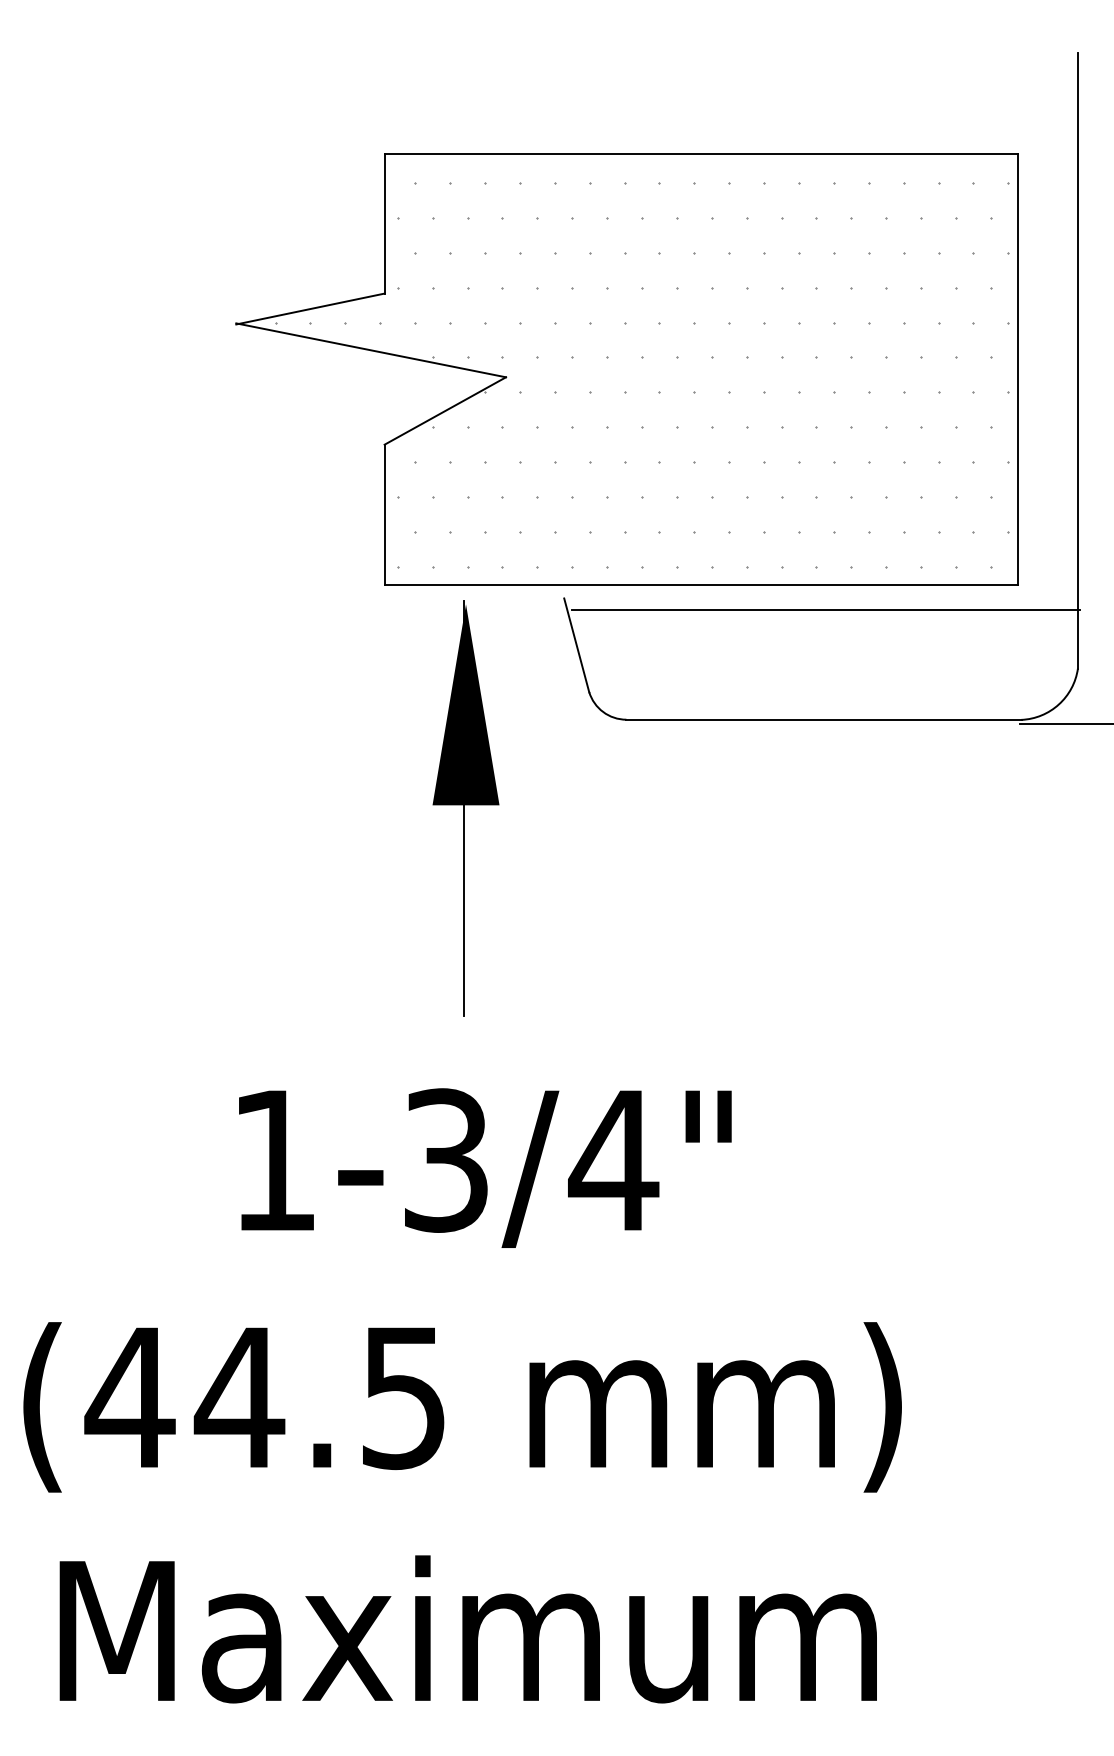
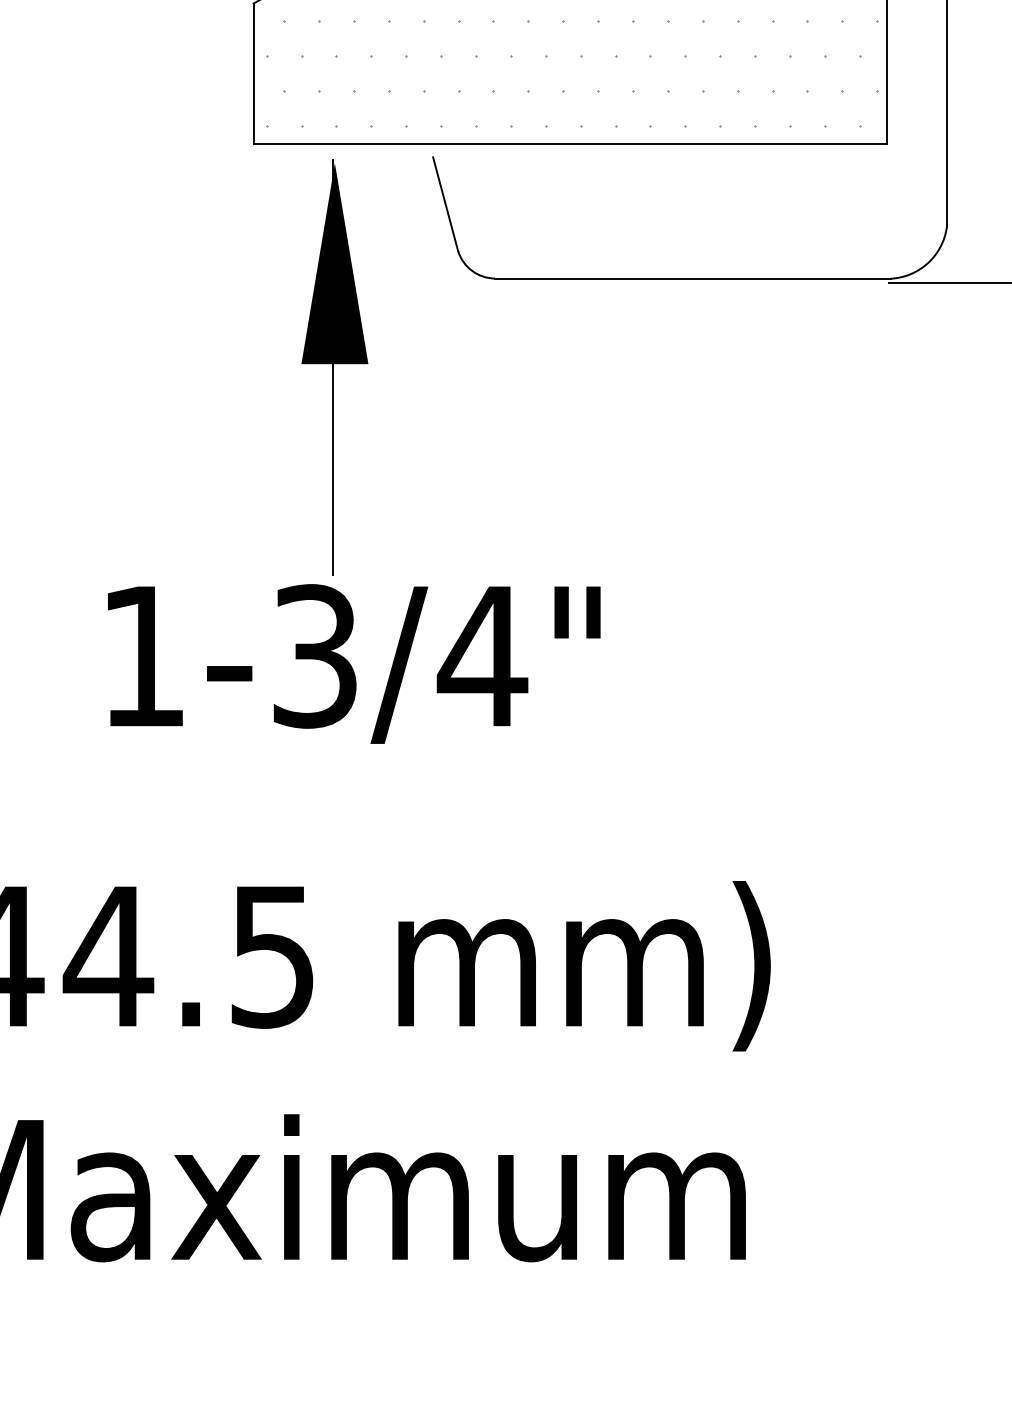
line: (825, 610) -> (694, 169), removed
text: (485, 1167) -> (354, 663), moved

